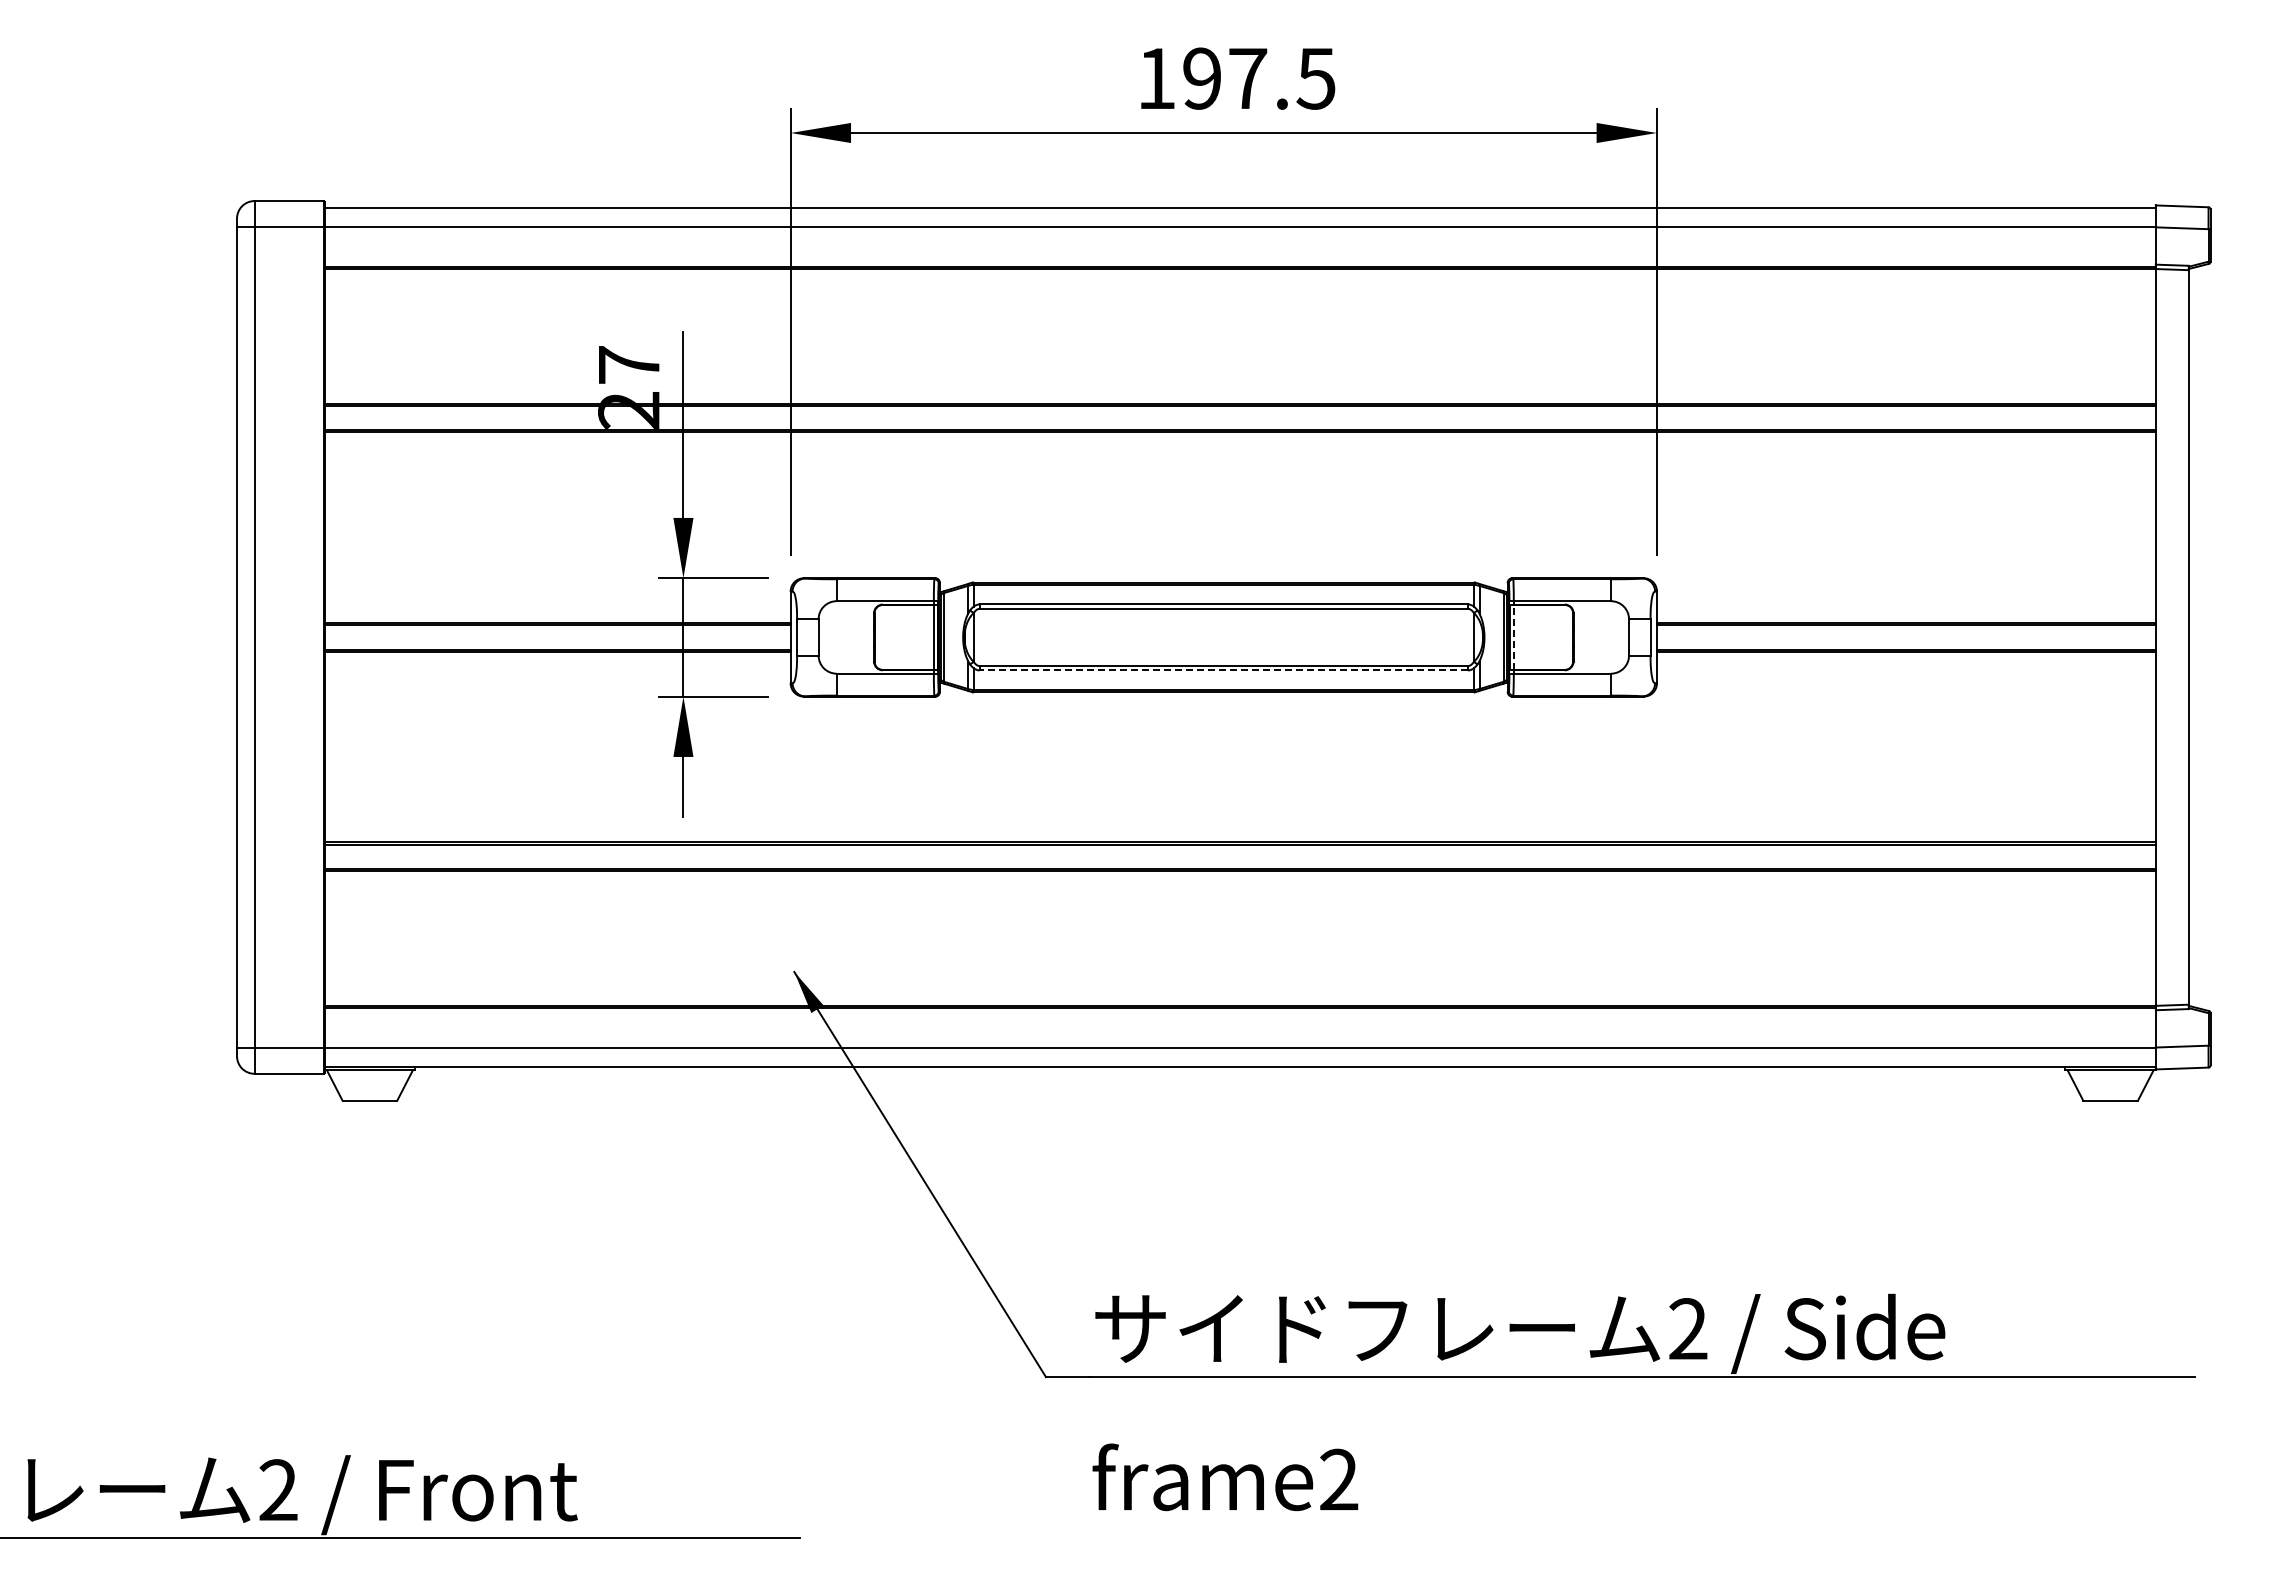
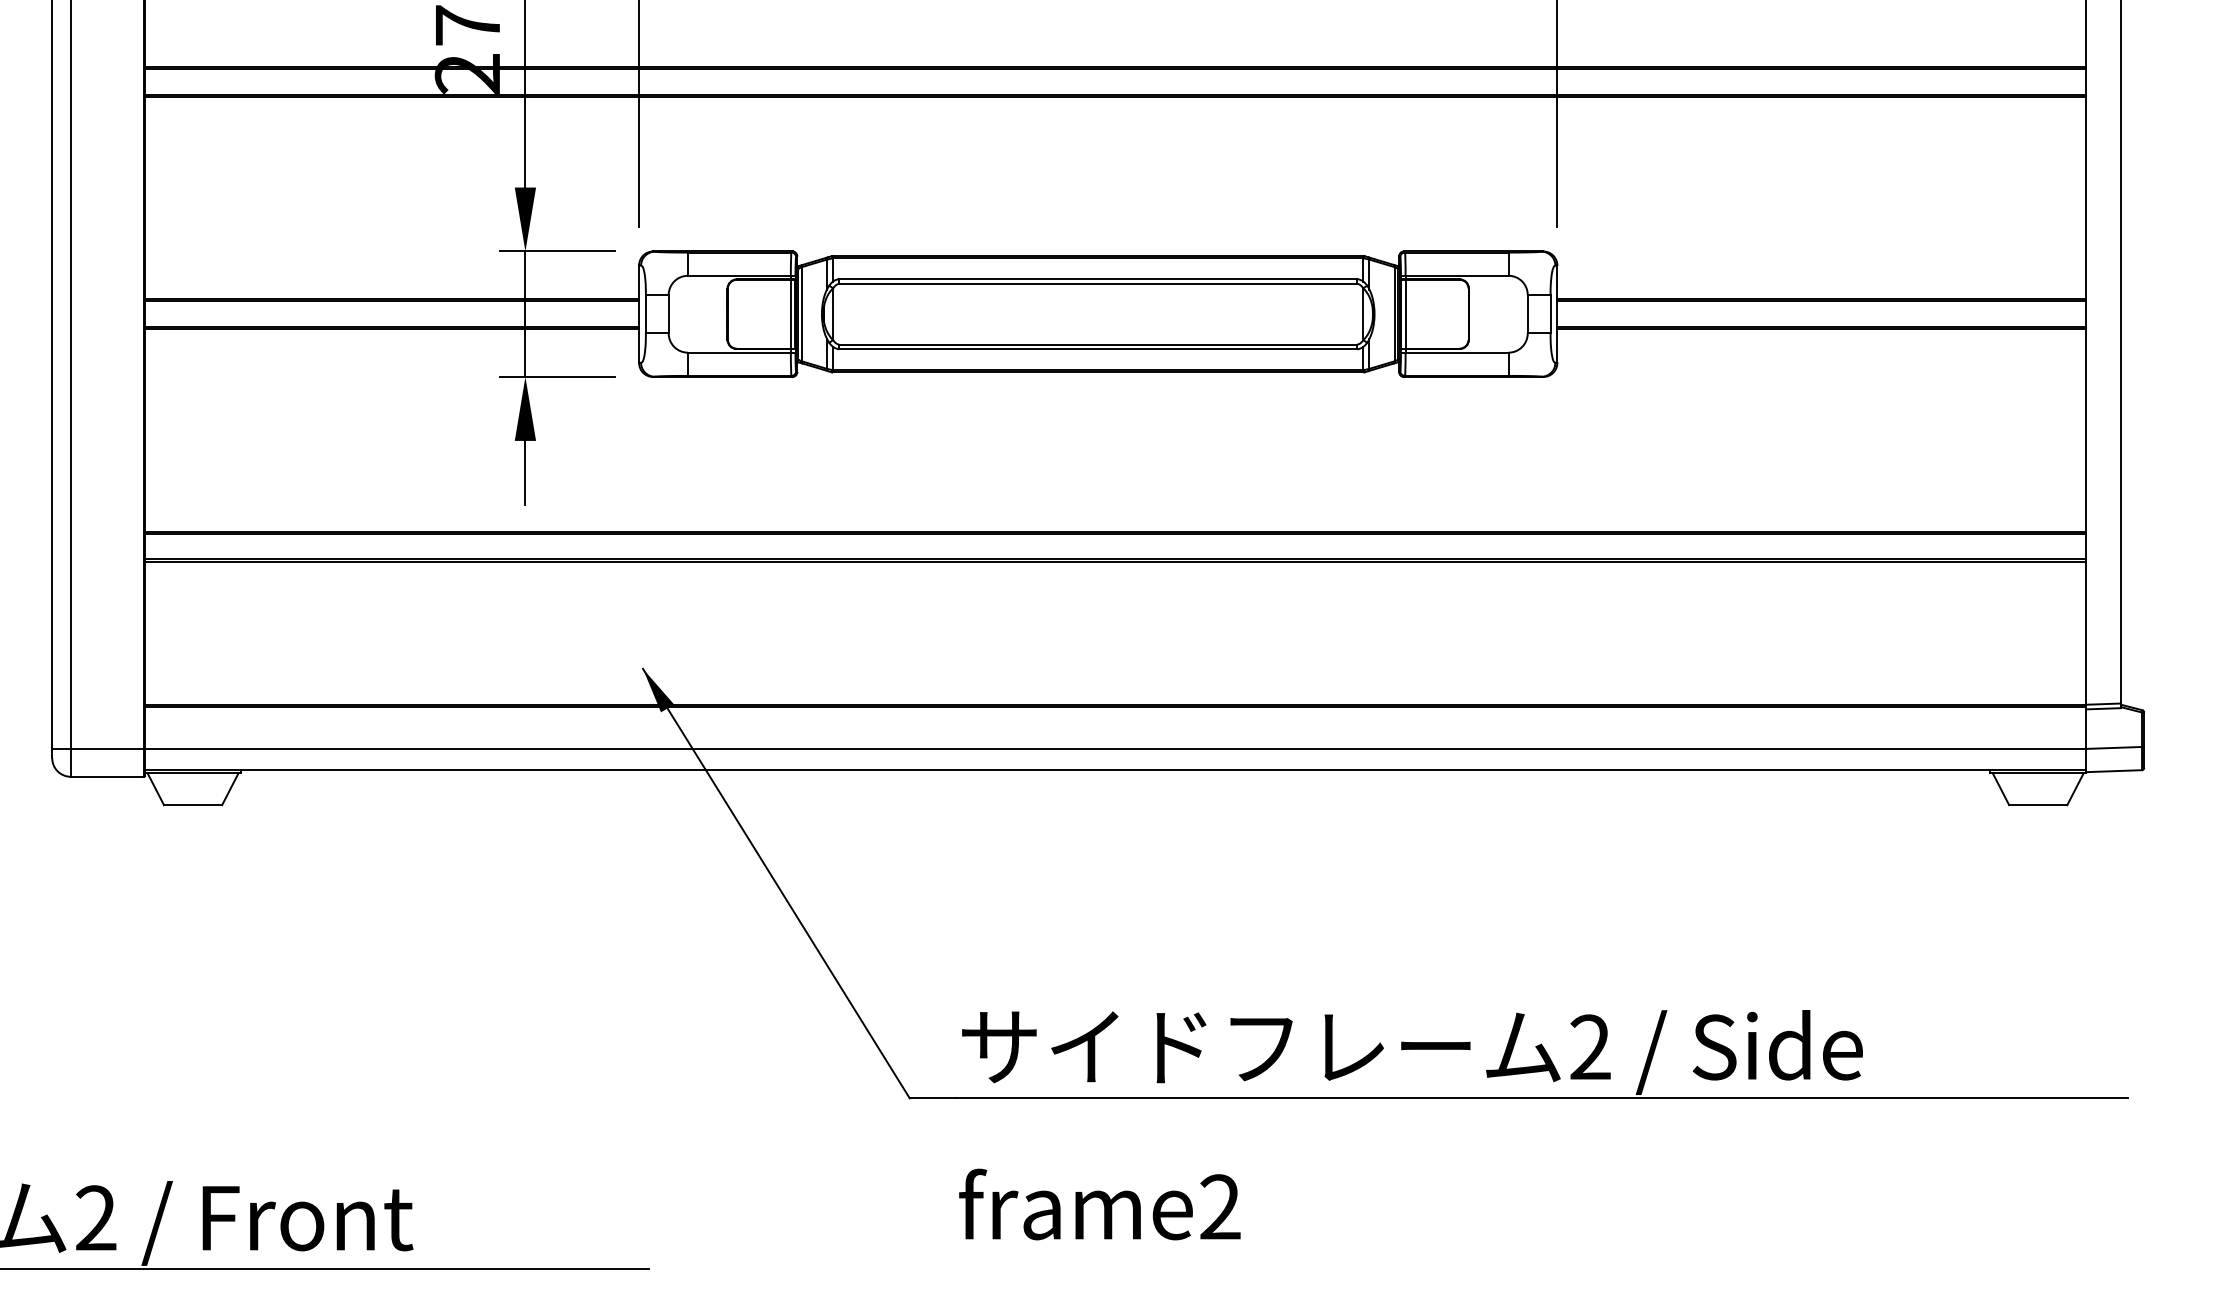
line: (1514, 636) -> (1406, 313), dashed -> solid
line: (1223, 670) -> (1097, 349), dashed -> solid

